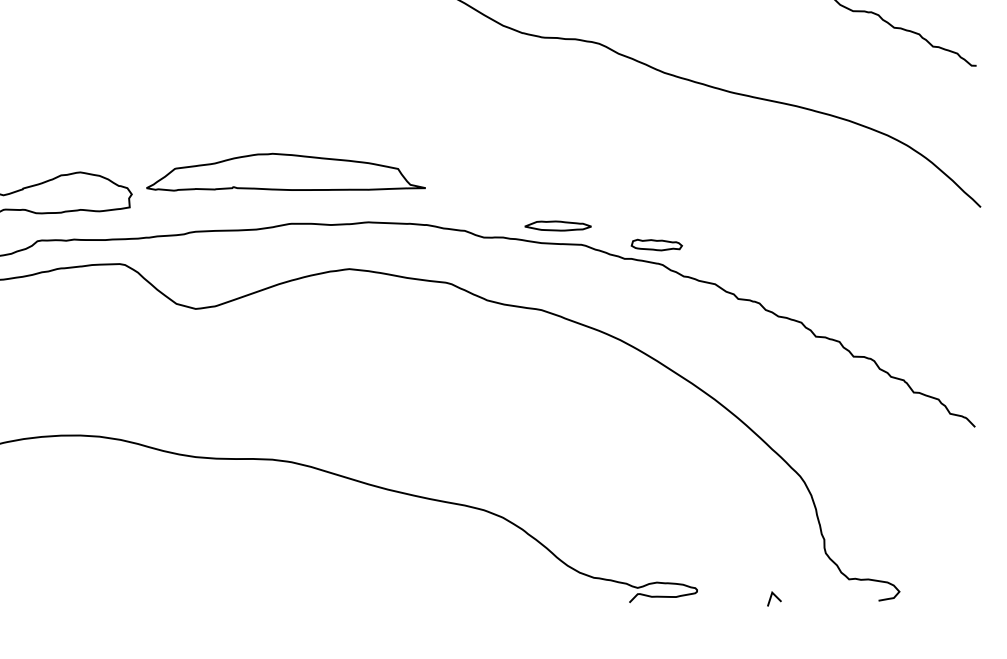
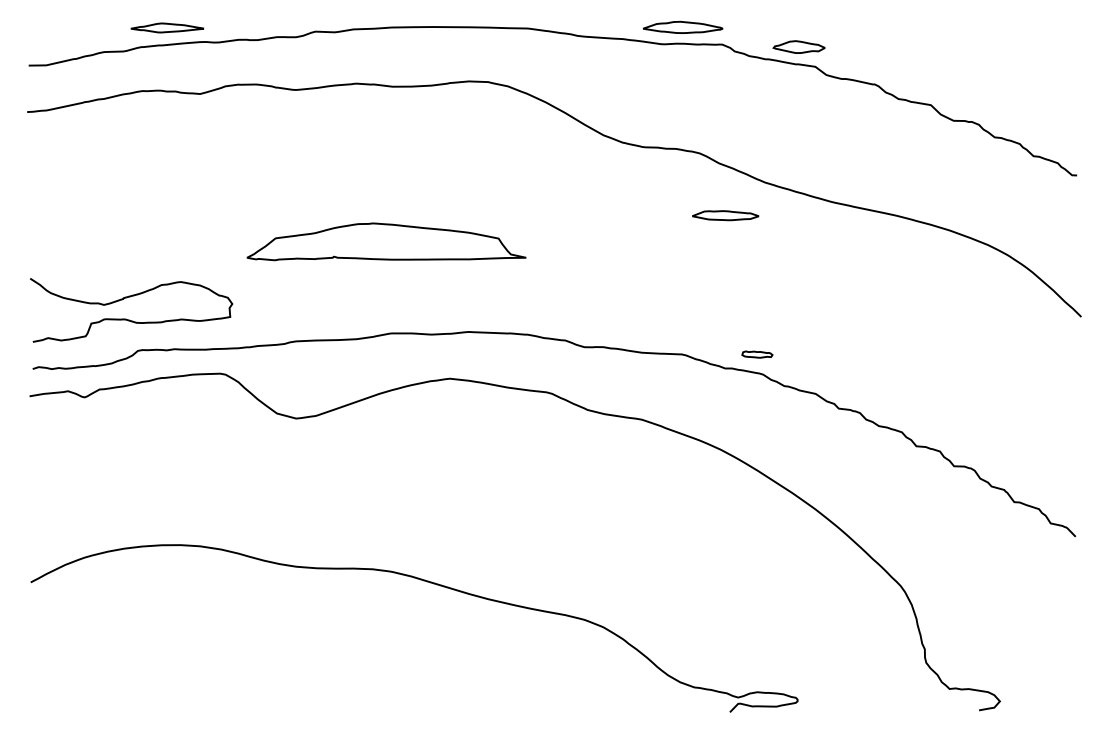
part: (286, 171) -> (386, 241), moved
part: (558, 225) -> (725, 215), moved
part: (657, 244) -> (757, 354), size x0.6
line: (775, 596) -> (875, 706), removed

